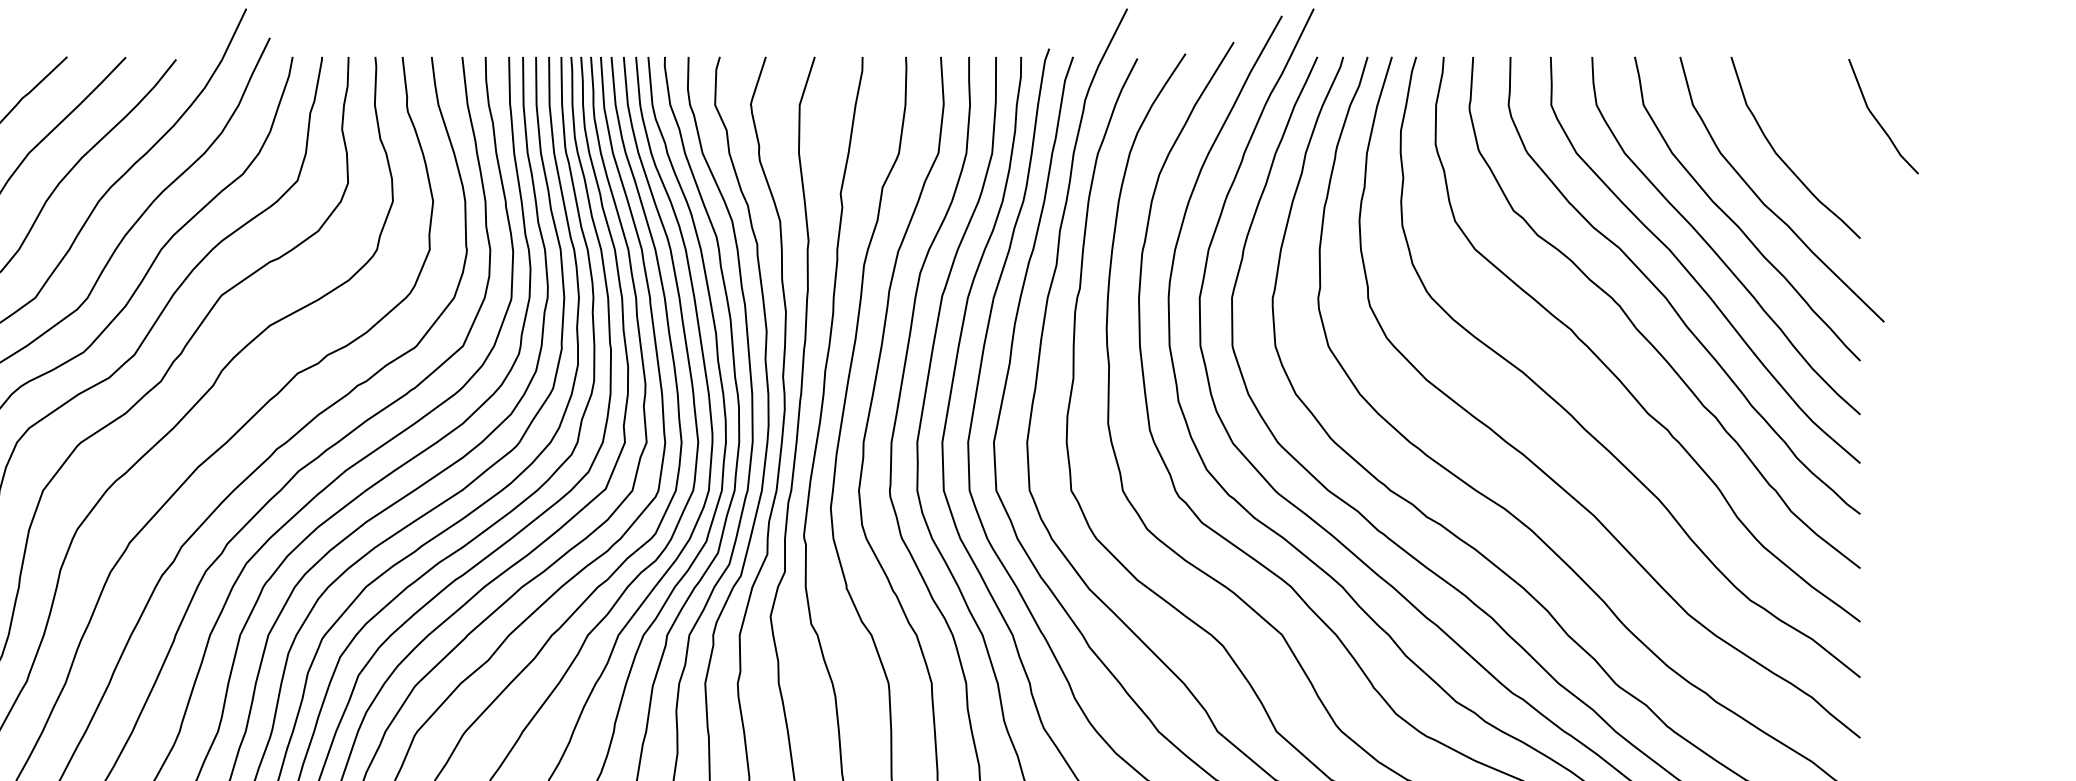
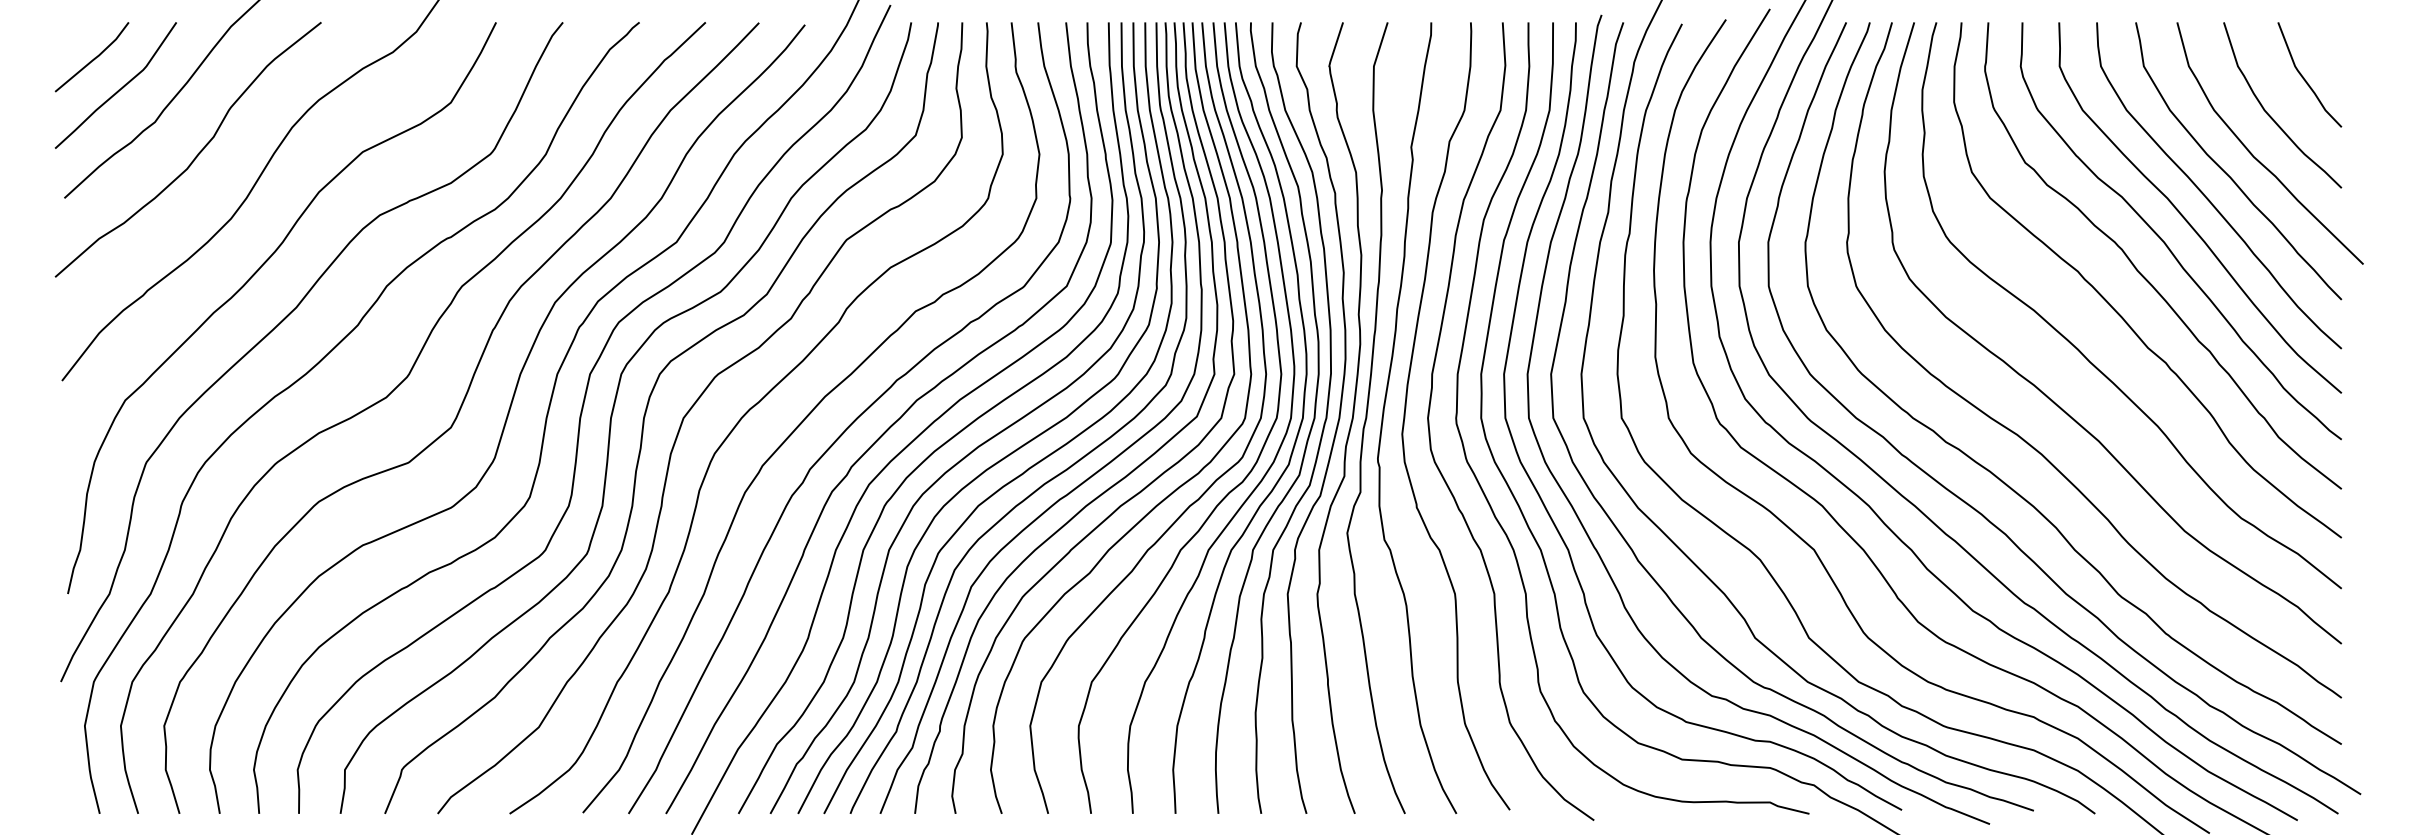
curve: (1877, 119) -> (2304, 77), moved

